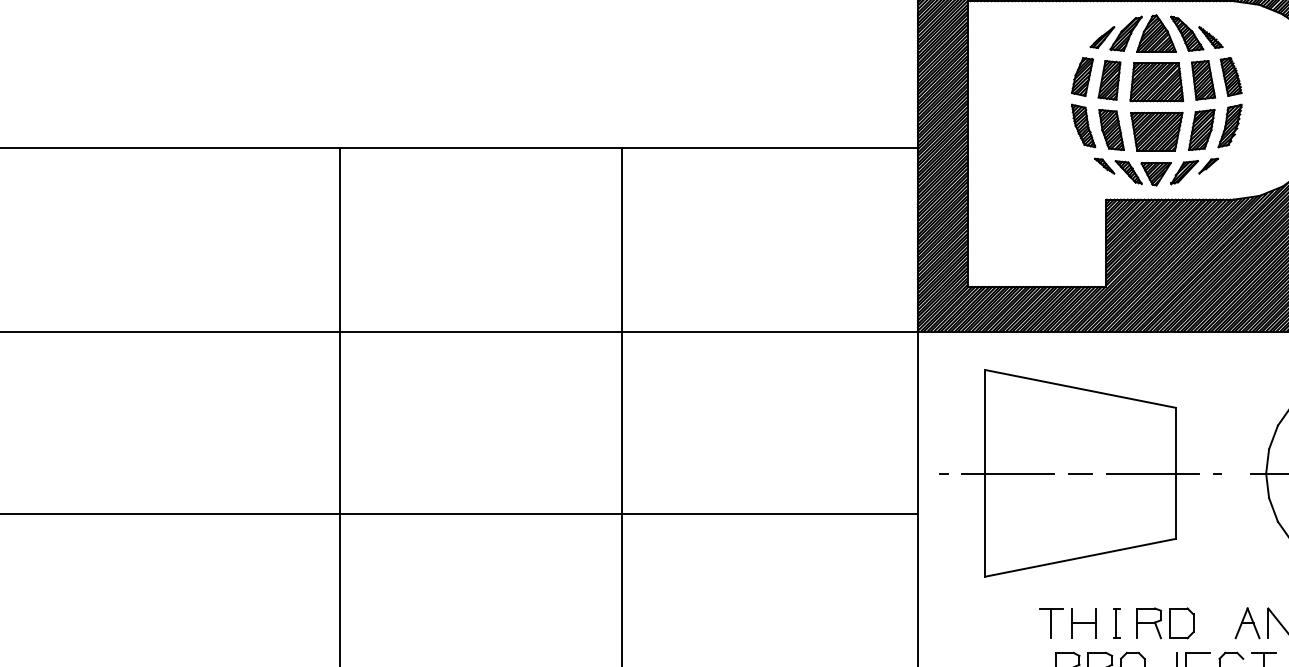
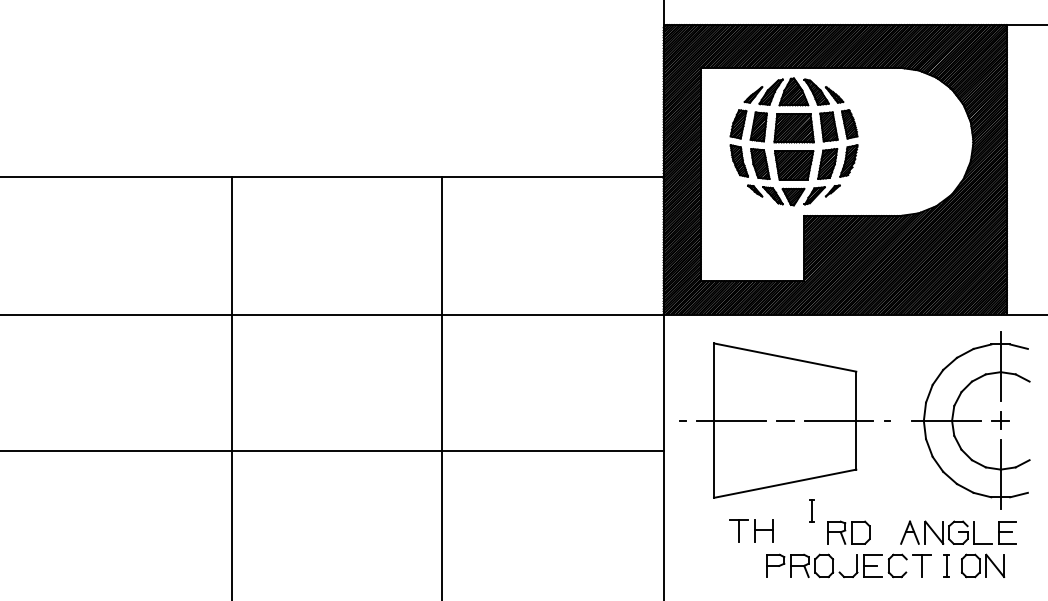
part: (1155, 99) -> (793, 141), moved
part: (1067, 623) -> (751, 530), moved
part: (1115, 623) -> (811, 510), moved

